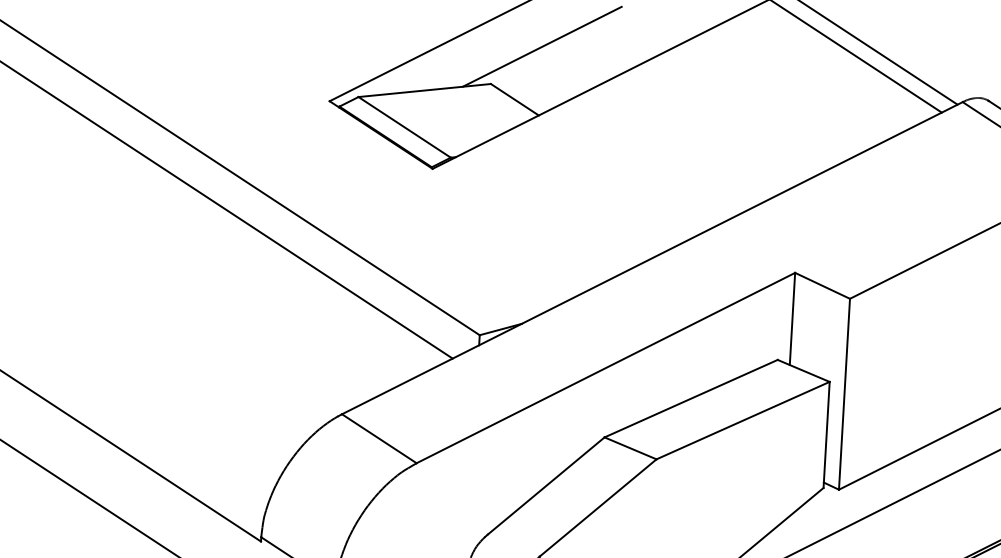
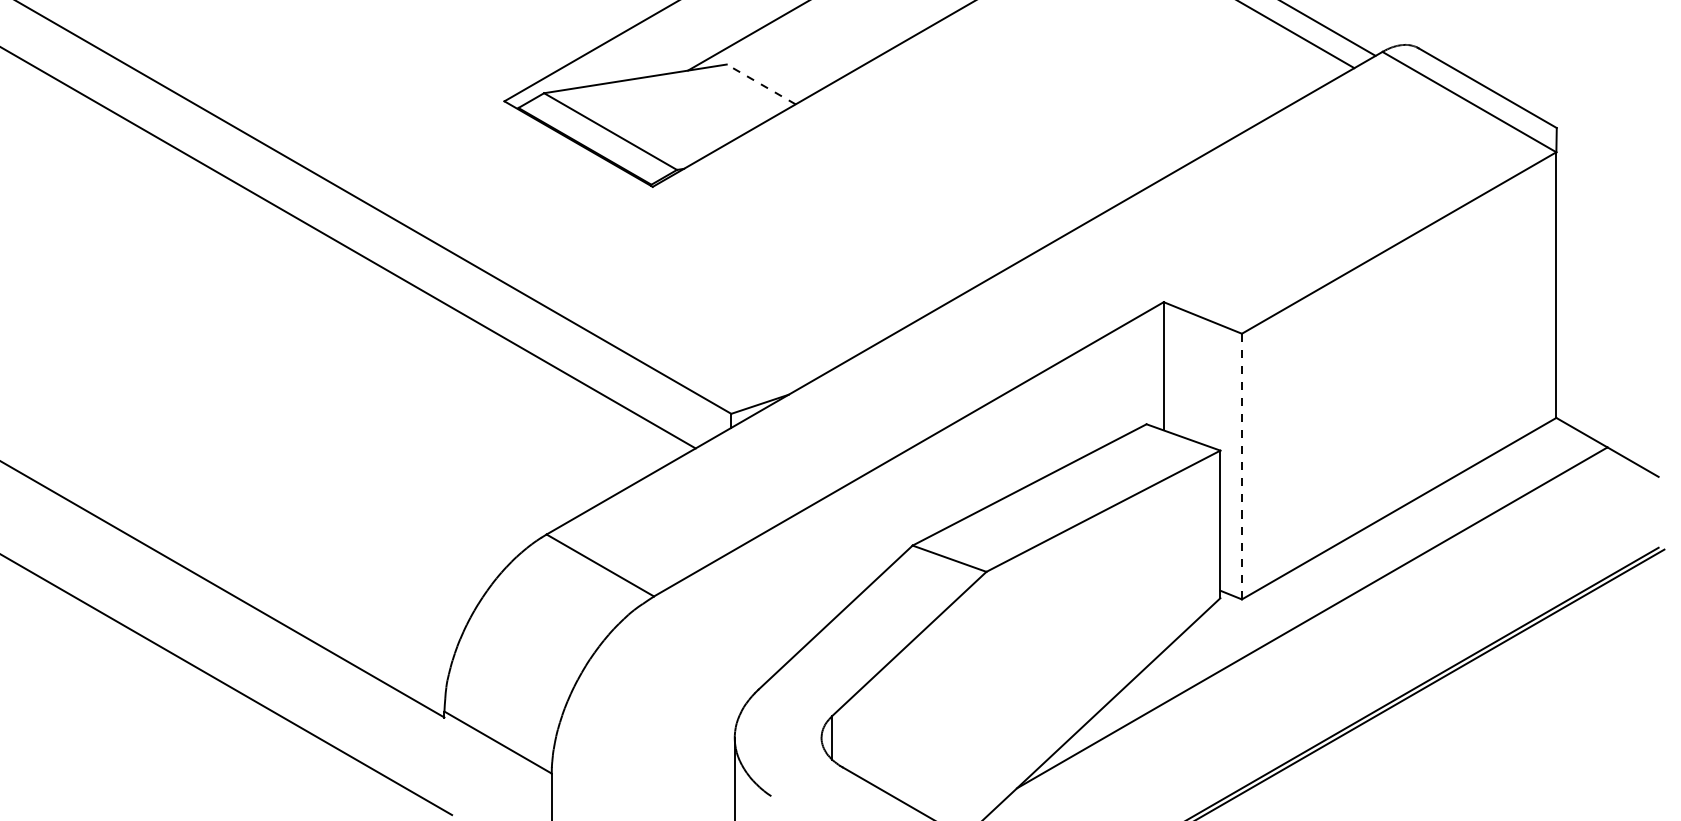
line: (515, 99) -> (761, 84), solid -> dashed
line: (844, 394) -> (1241, 466), solid -> dashed

